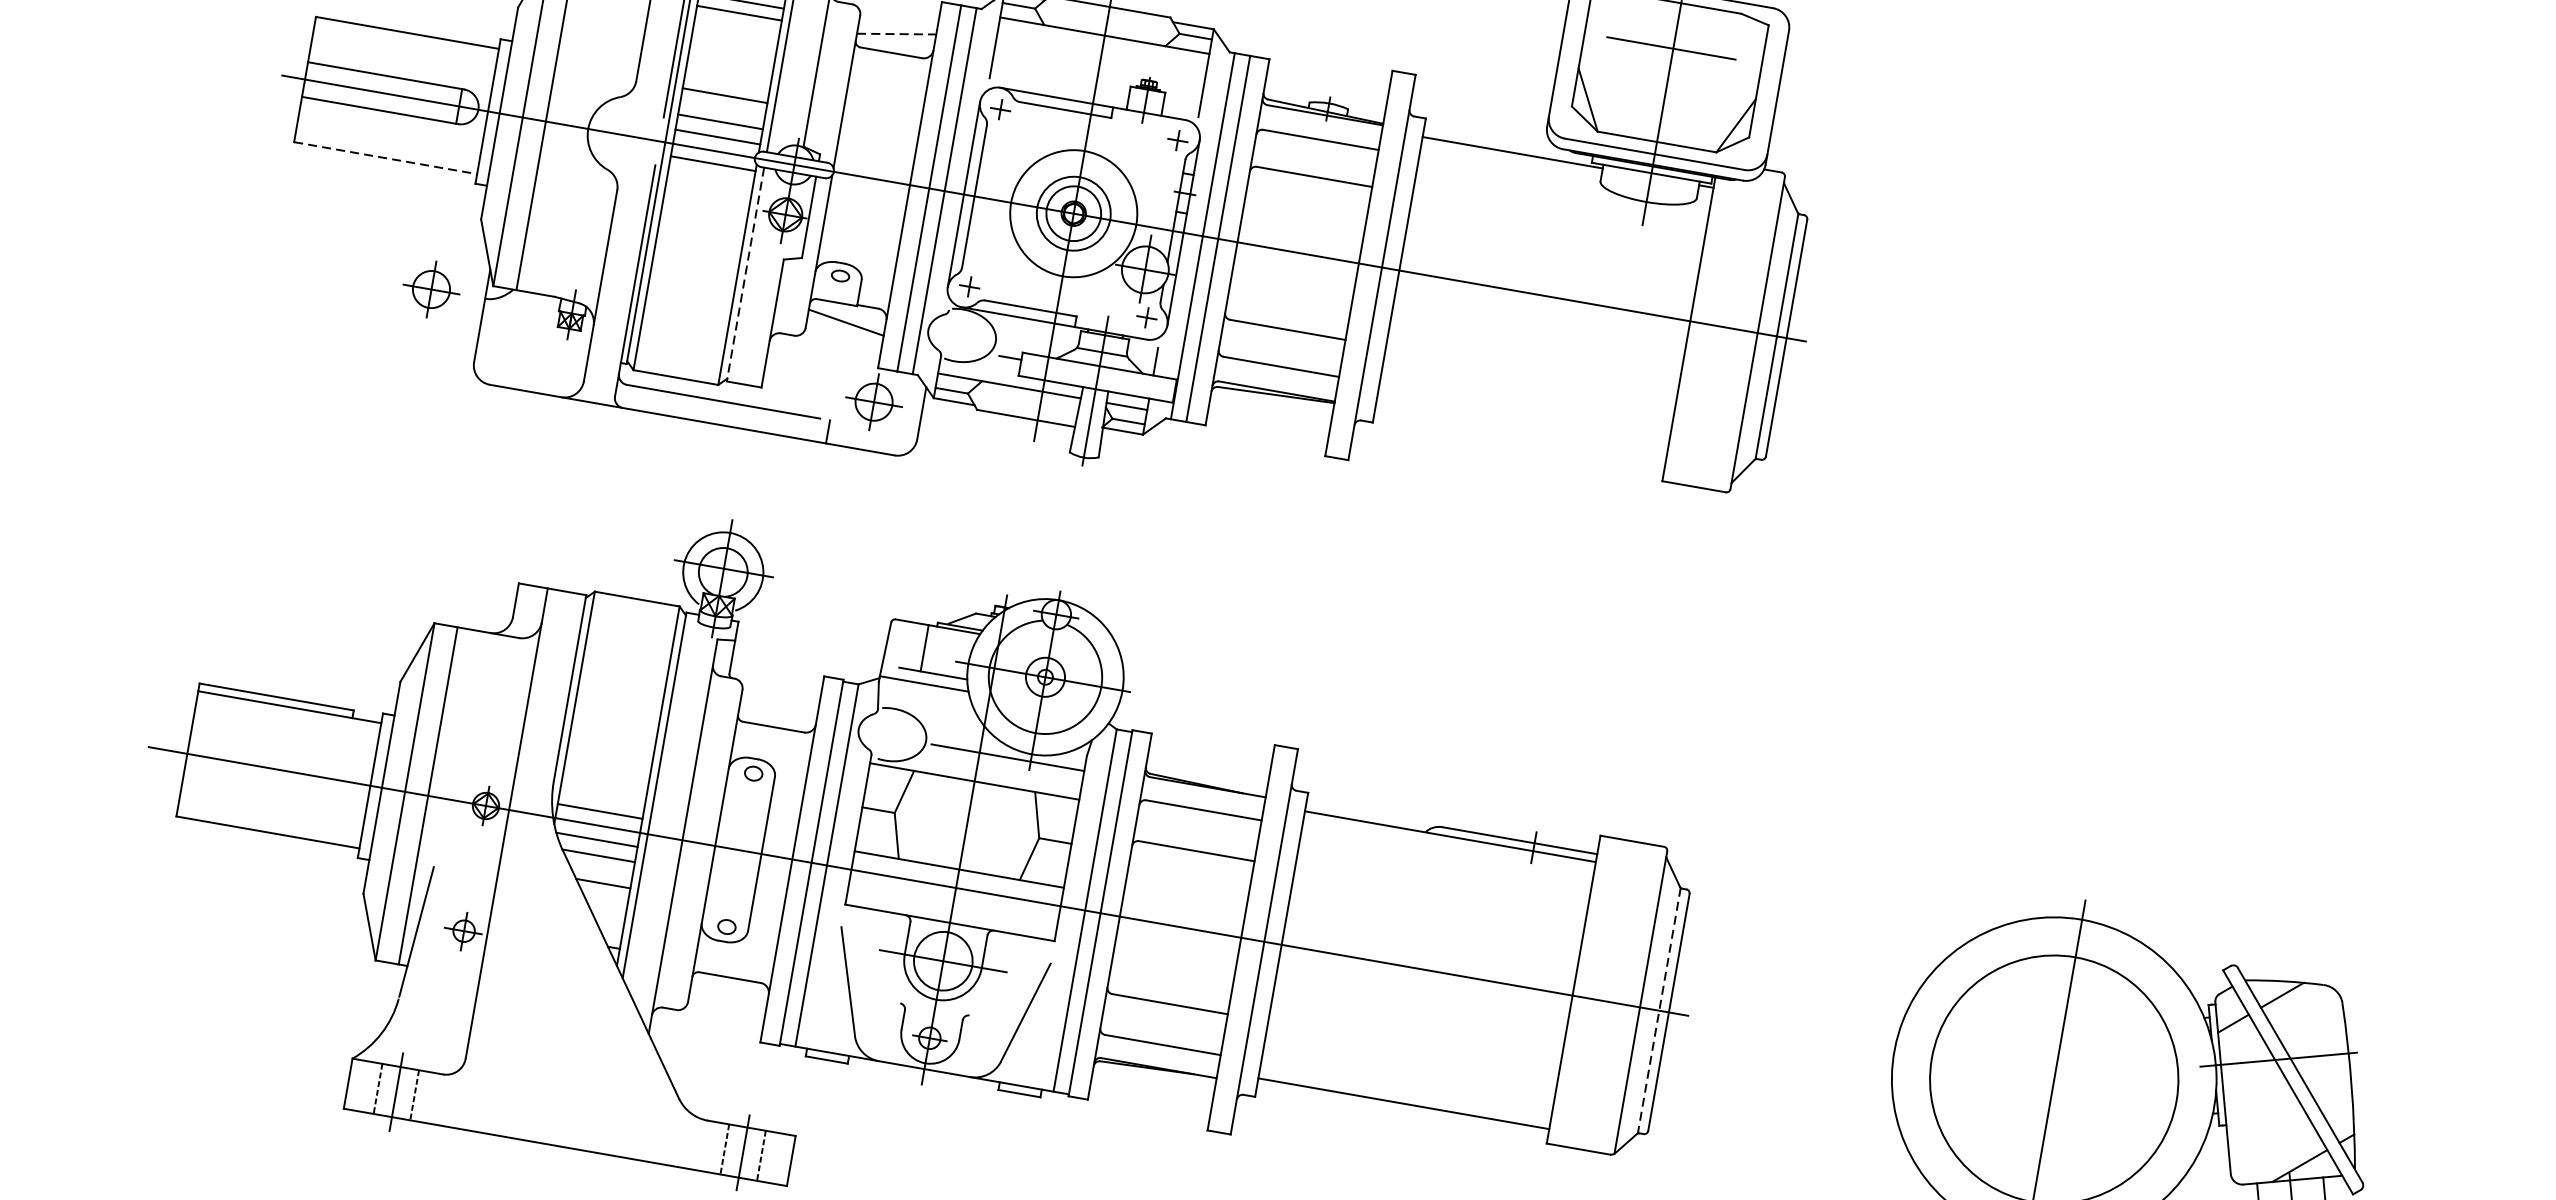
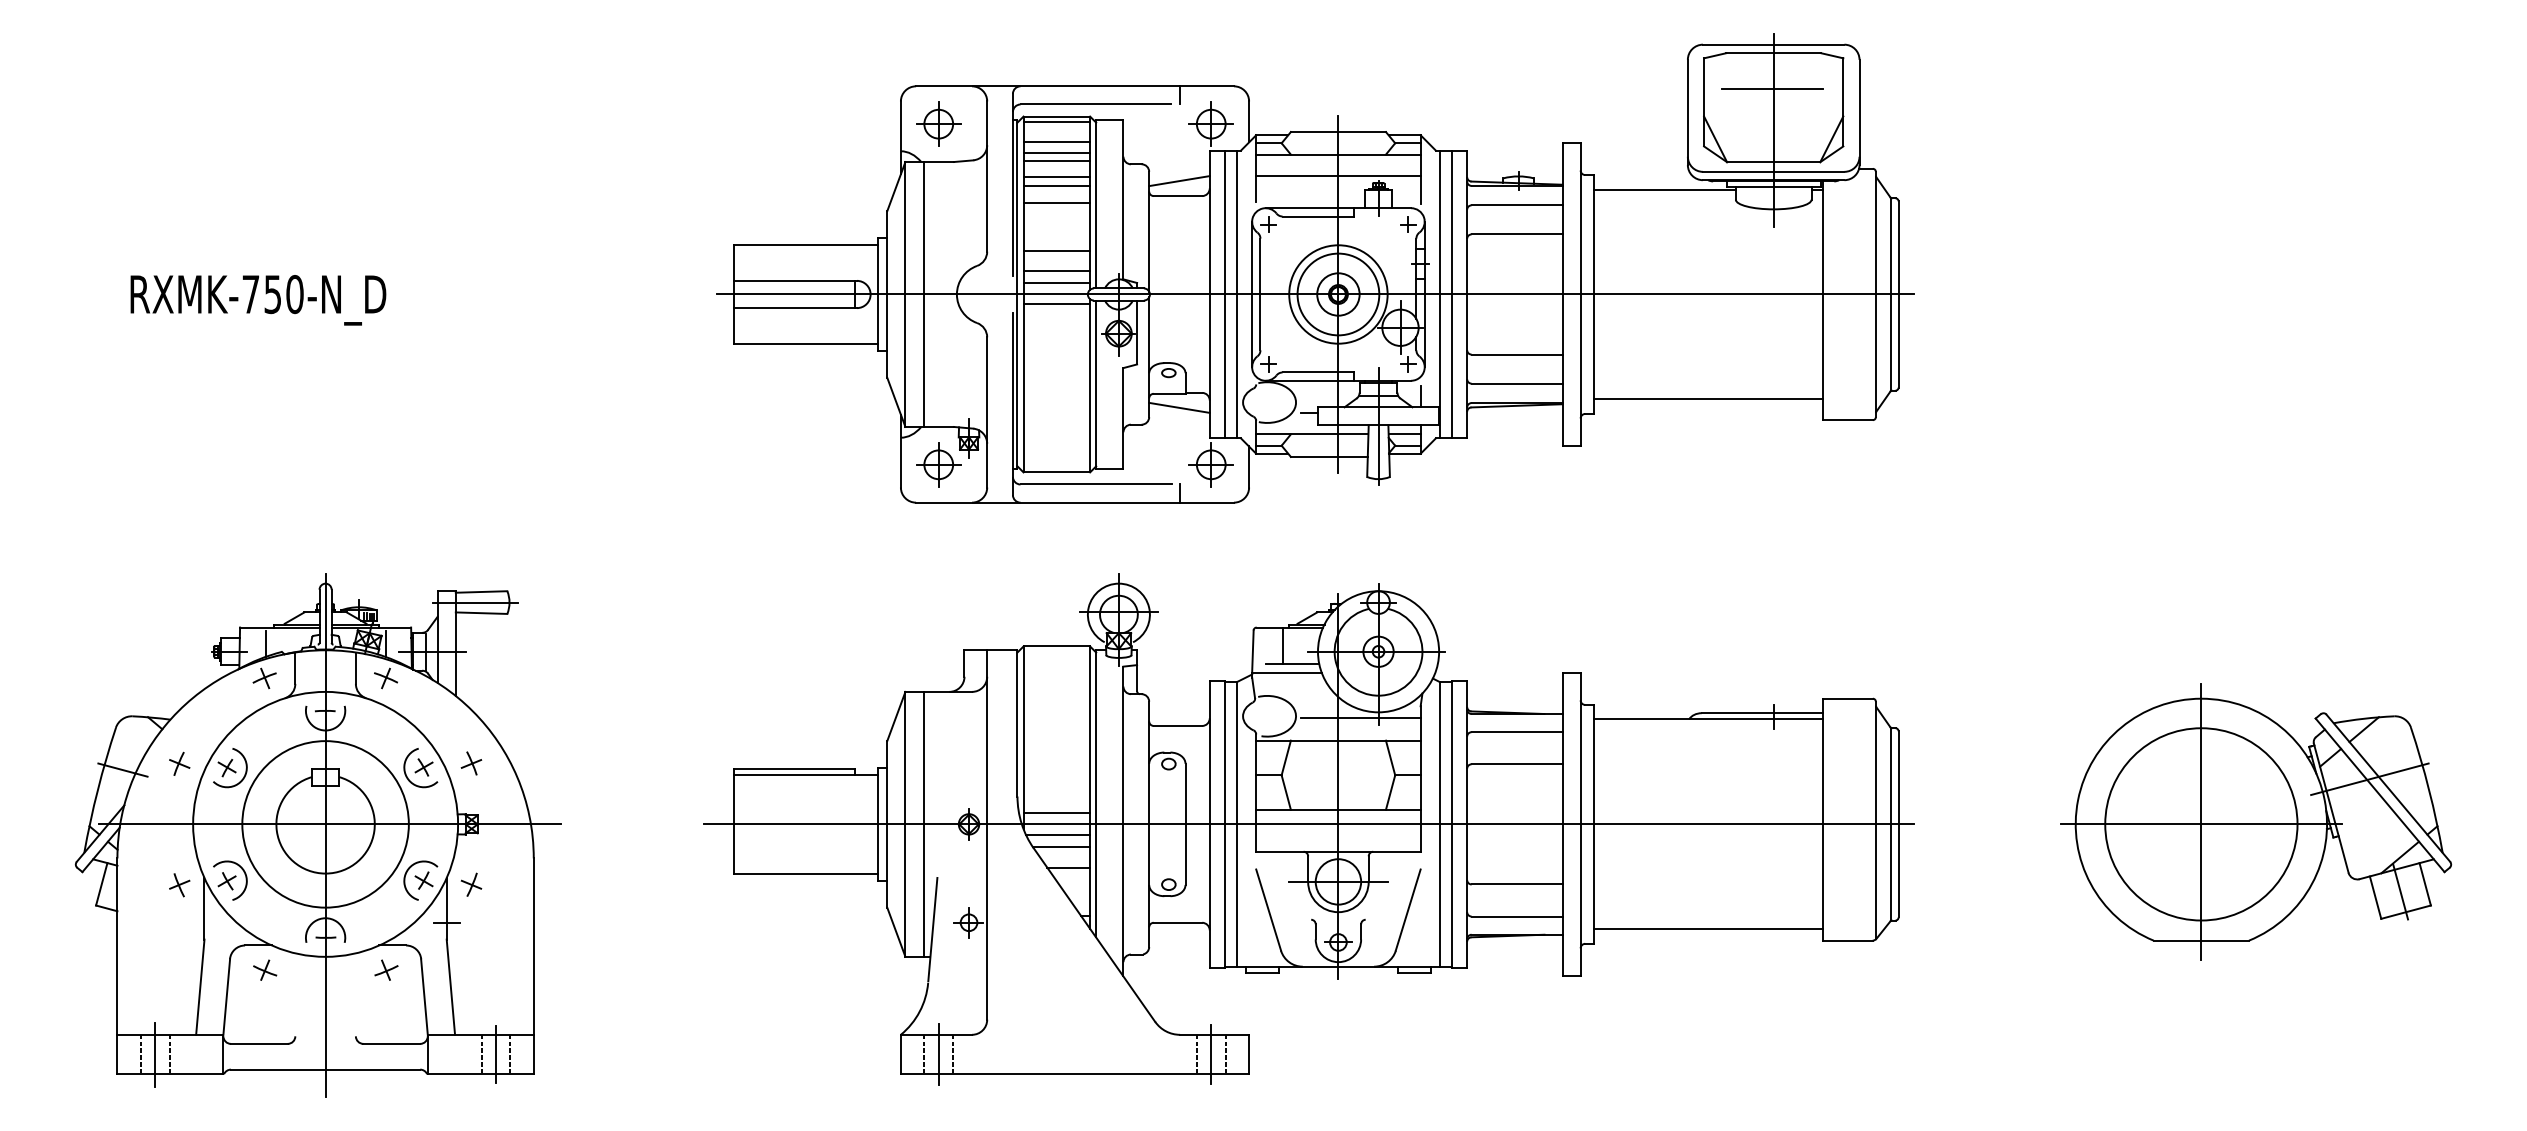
line: (896, 34) -> (1179, 181), dashed -> solid
line: (735, 35) -> (1056, 203), added
line: (1100, 63) -> (1338, 176), added
line: (385, 157) -> (806, 343), dashed -> solid
circle: (1073, 213) -> (1338, 294), size x1.43
line: (745, 275) -> (1096, 385), dashed -> solid
part: (431, 289) -> (938, 464), moved
line: (1521, 429) -> (1708, 399), added
line: (1659, 1011) -> (1891, 824), dashed -> solid
line: (2054, 1079) -> (2201, 824), added

